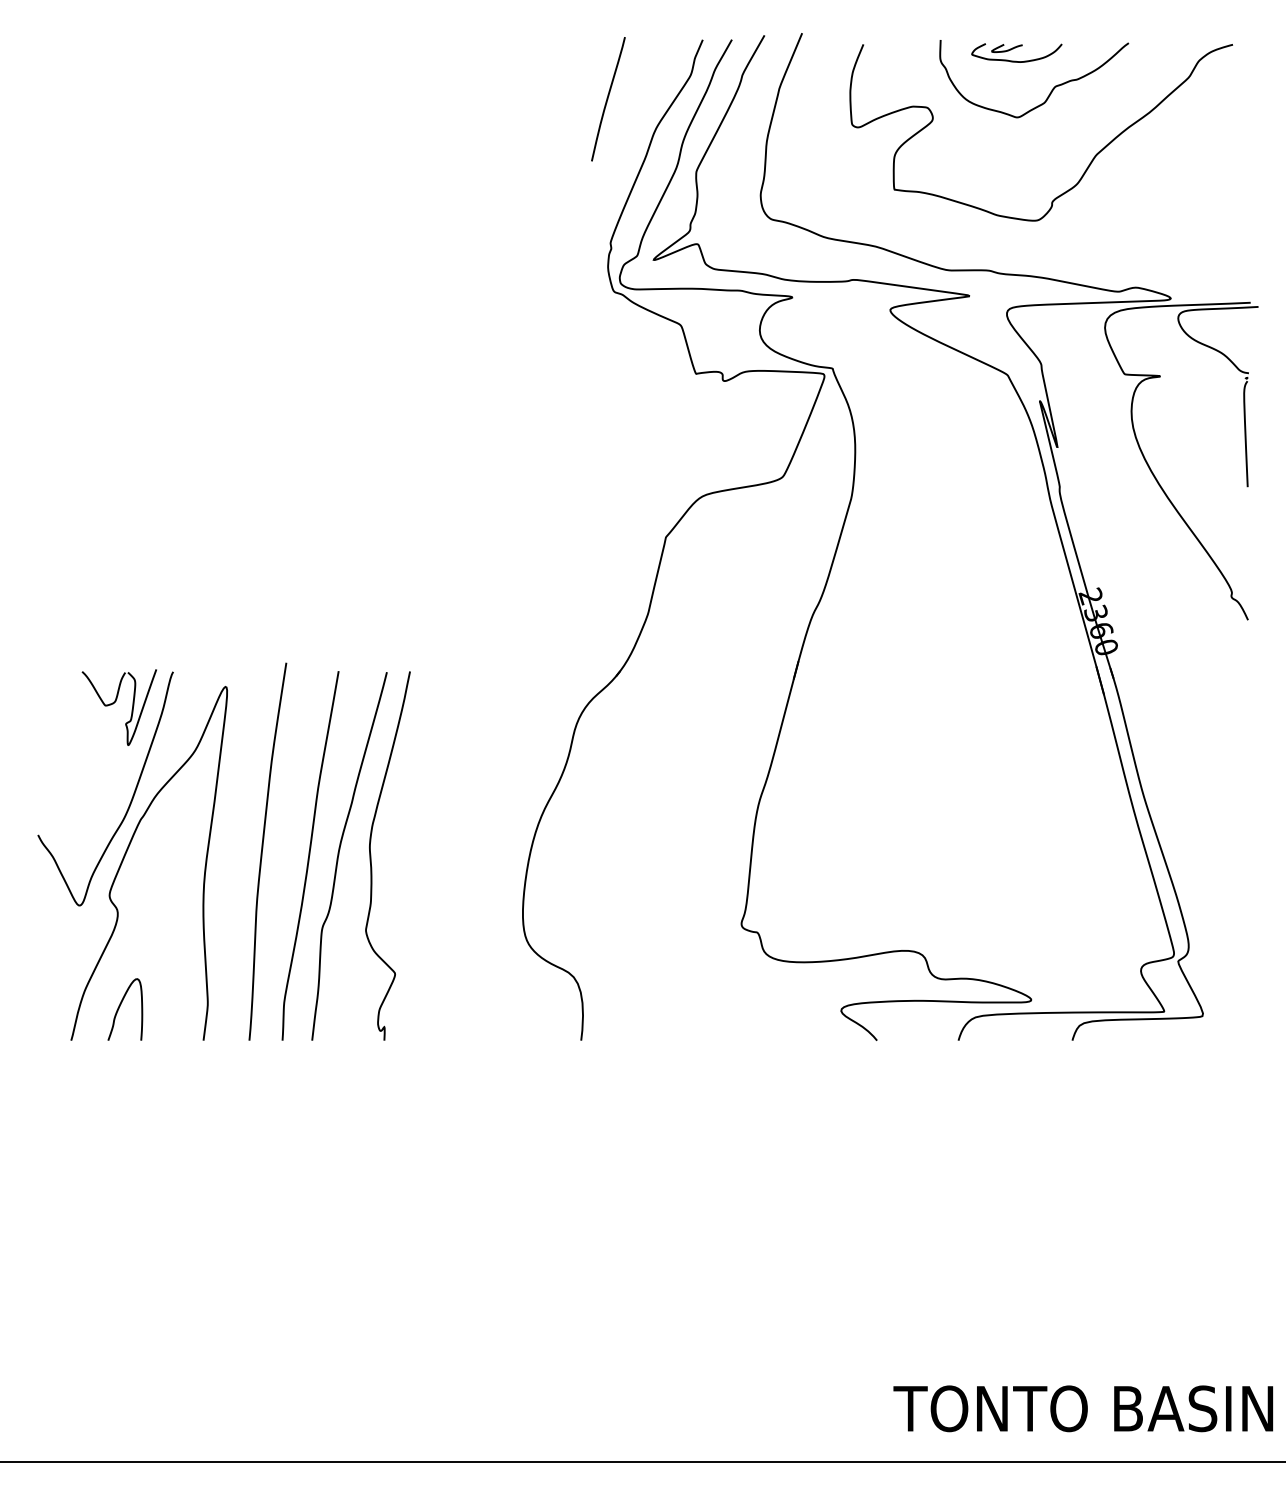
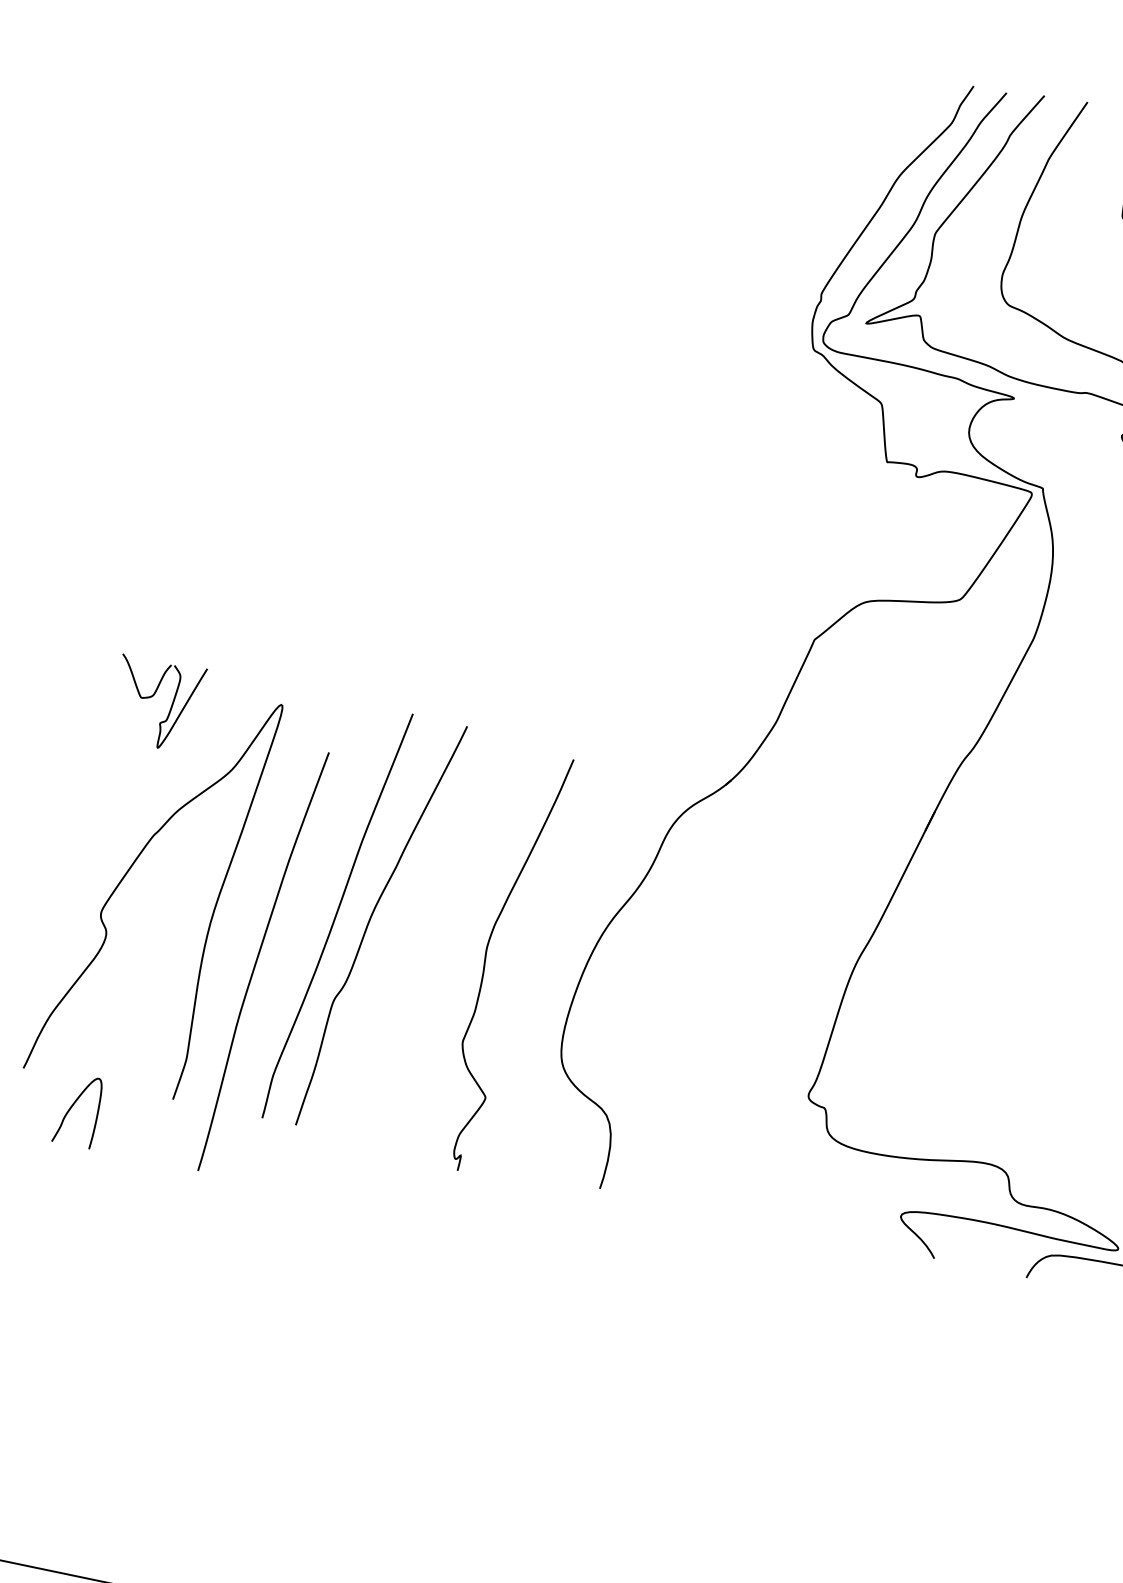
curve: (608, 99) -> (853, 131), removed
curve: (130, 800) -> (147, 810), removed
curve: (263, 848) -> (259, 956), moved
curve: (371, 855) -> (486, 958), moved
curve: (120, 1006) -> (73, 1105), moved

